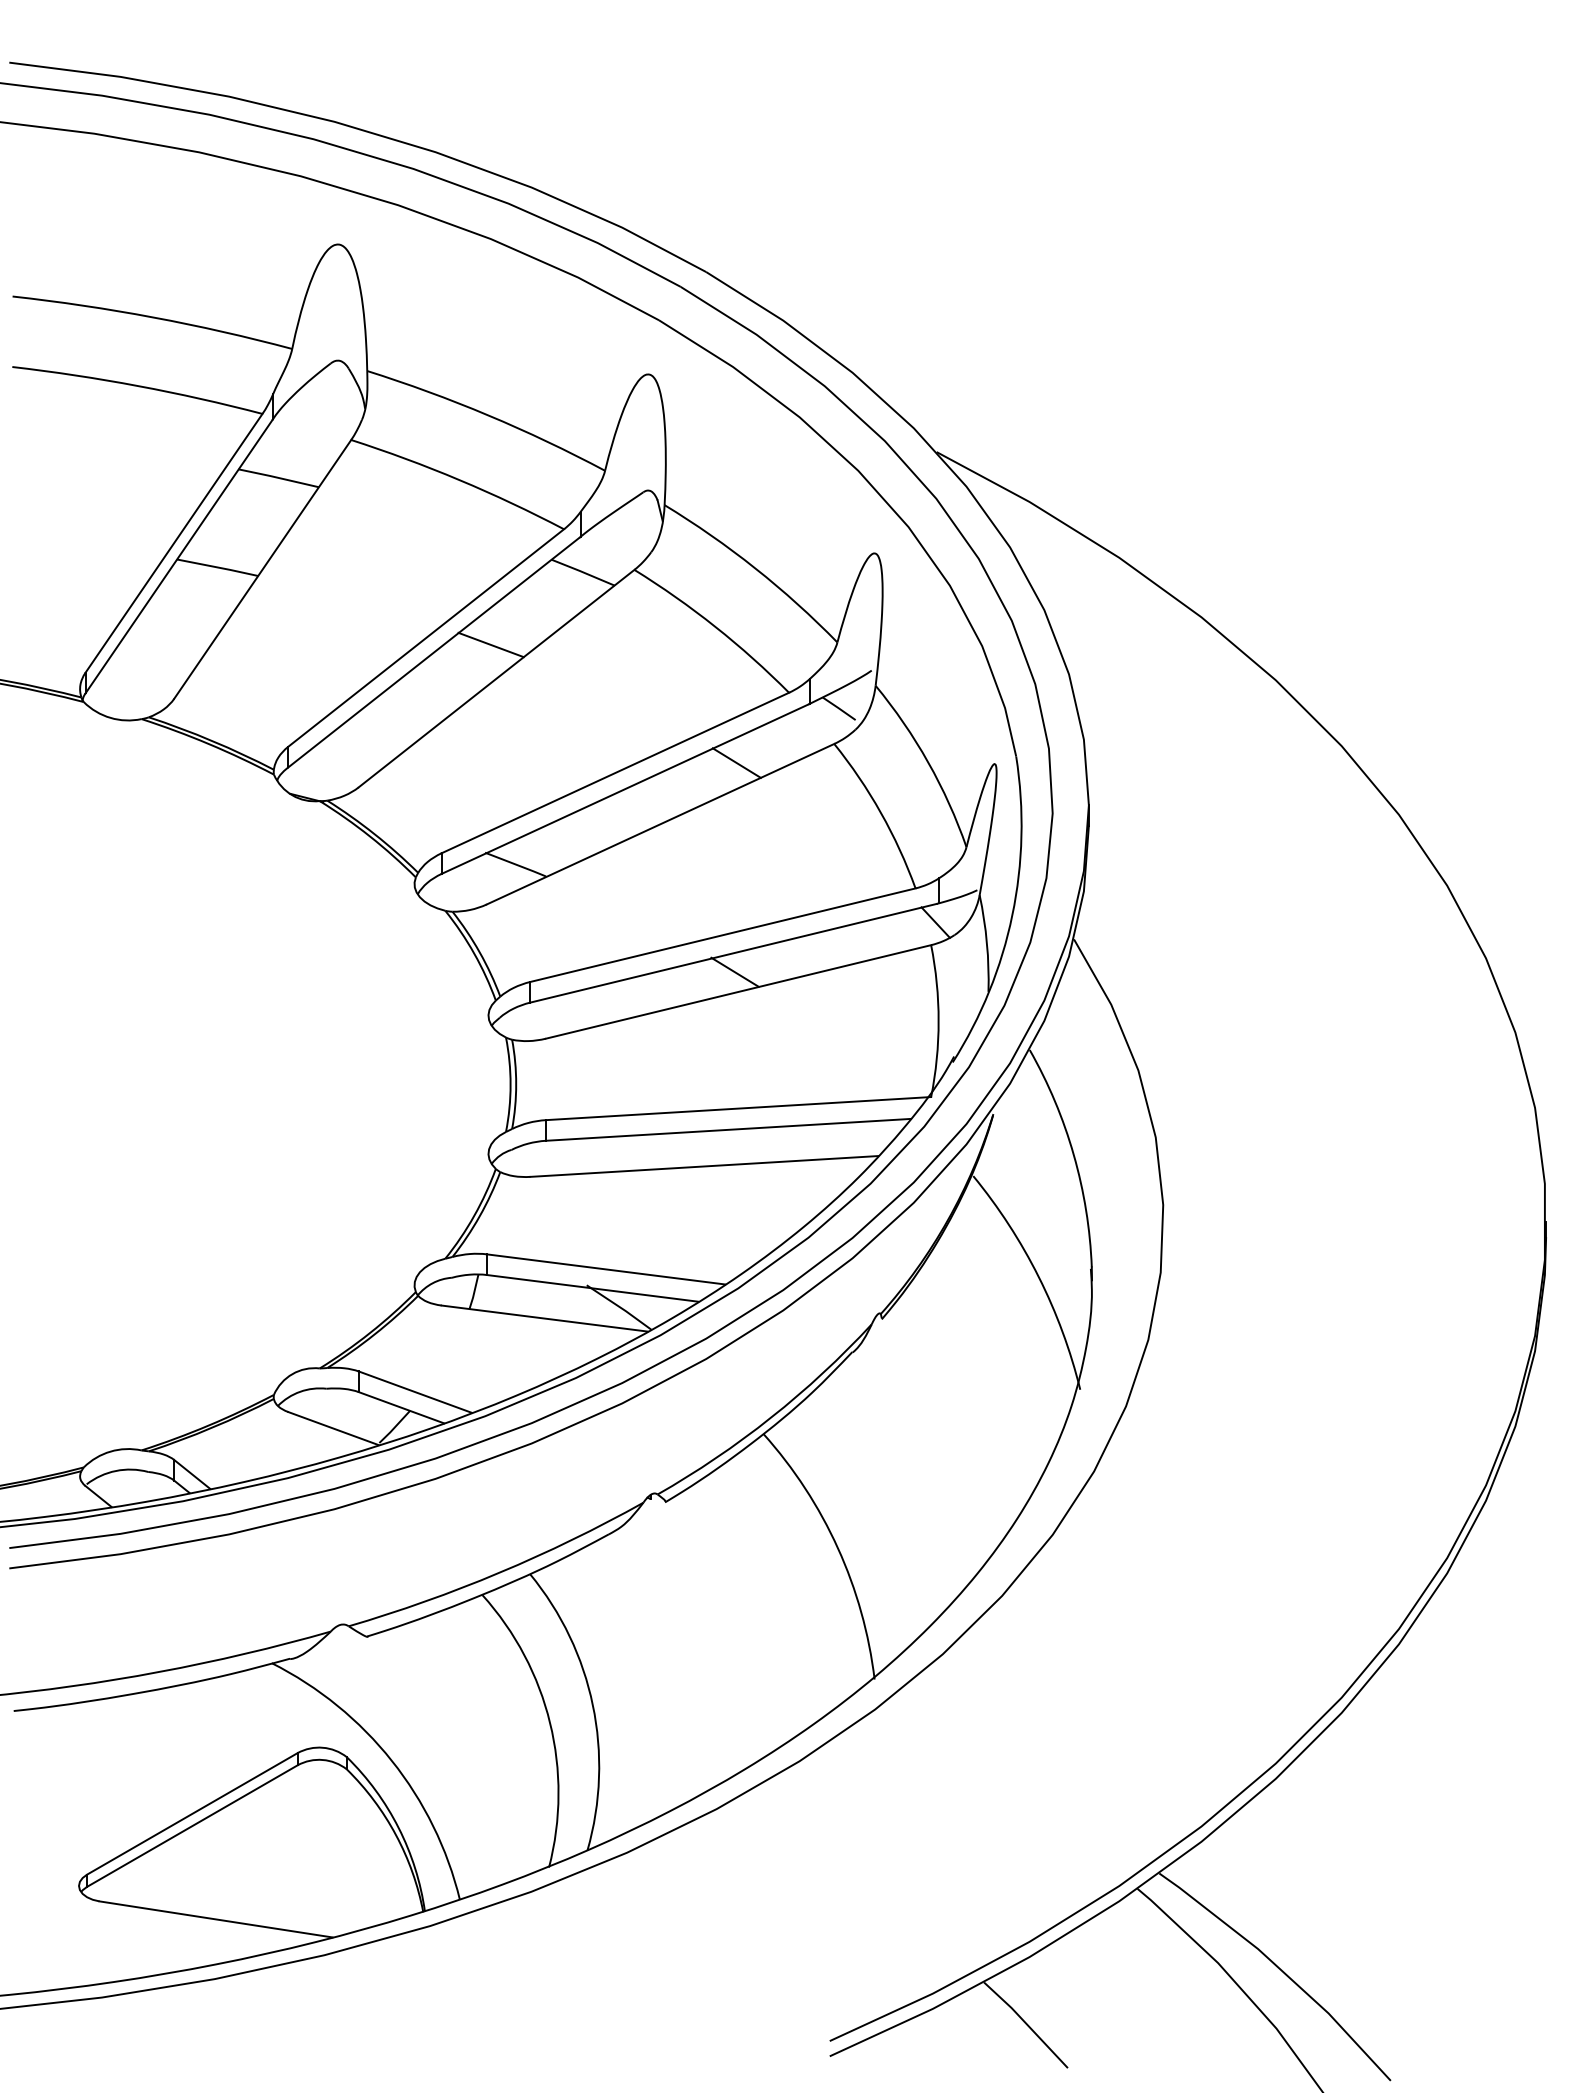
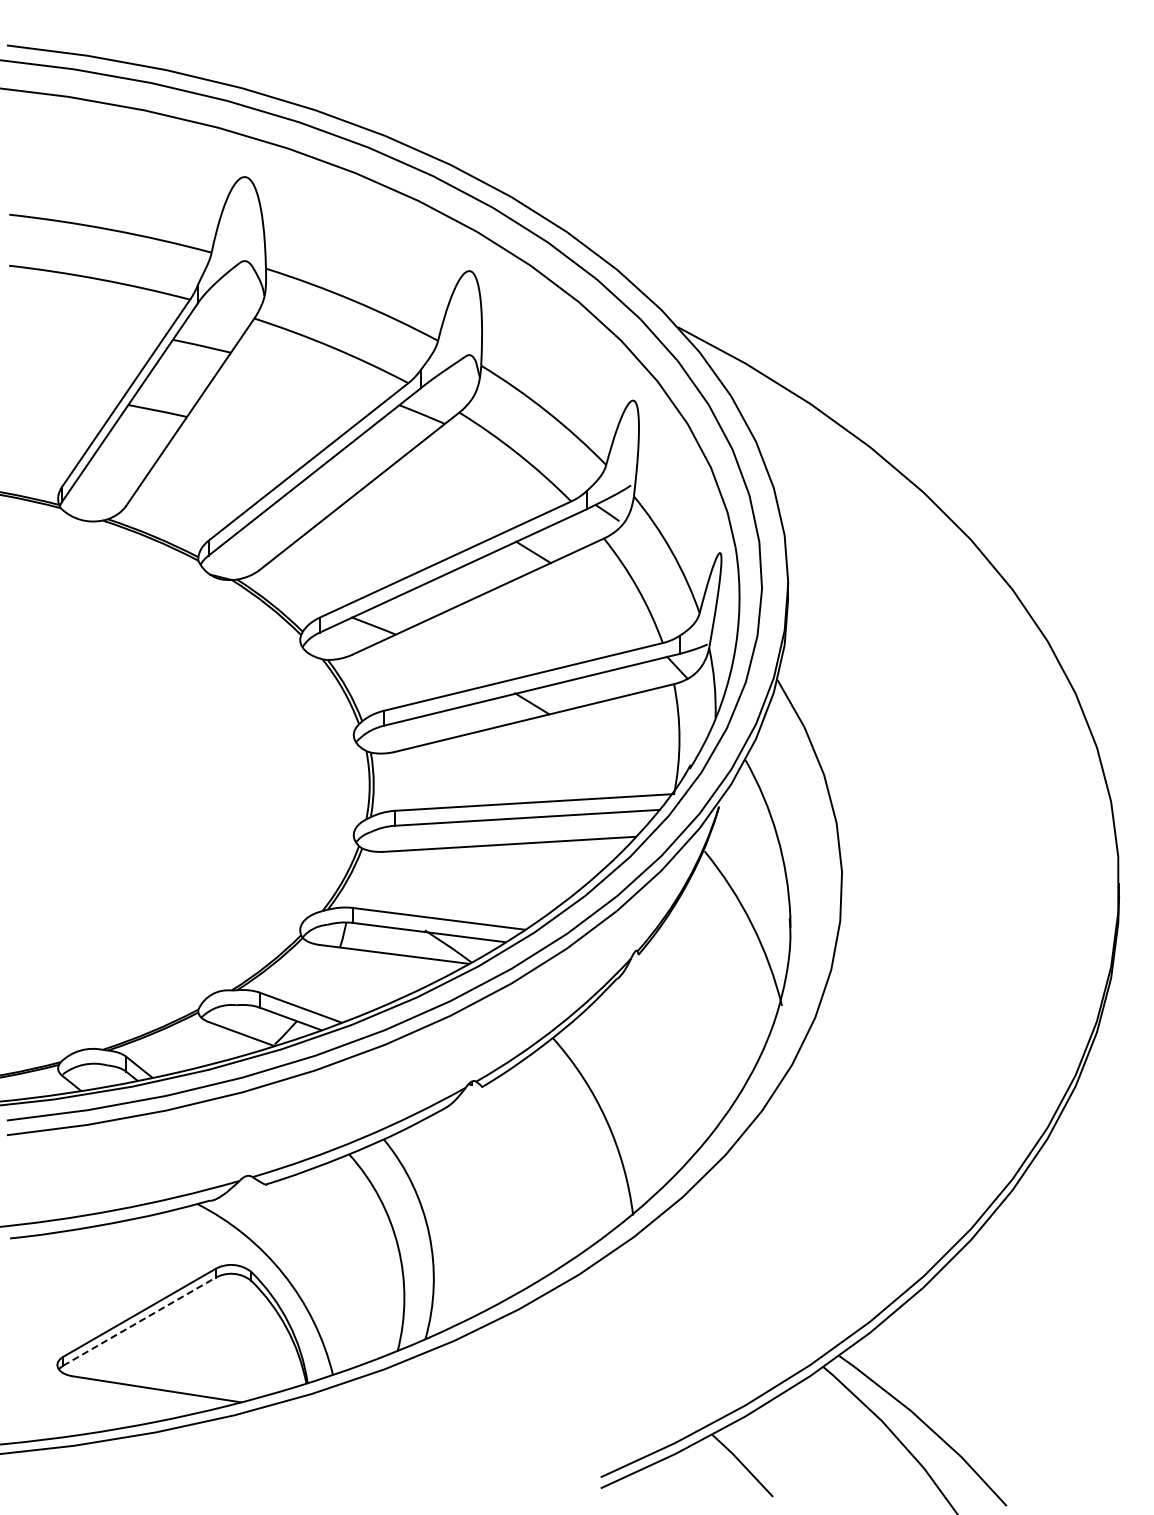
line: (490, 644) -> (355, 466), removed
line: (192, 1825) -> (139, 1321), solid -> dashed

